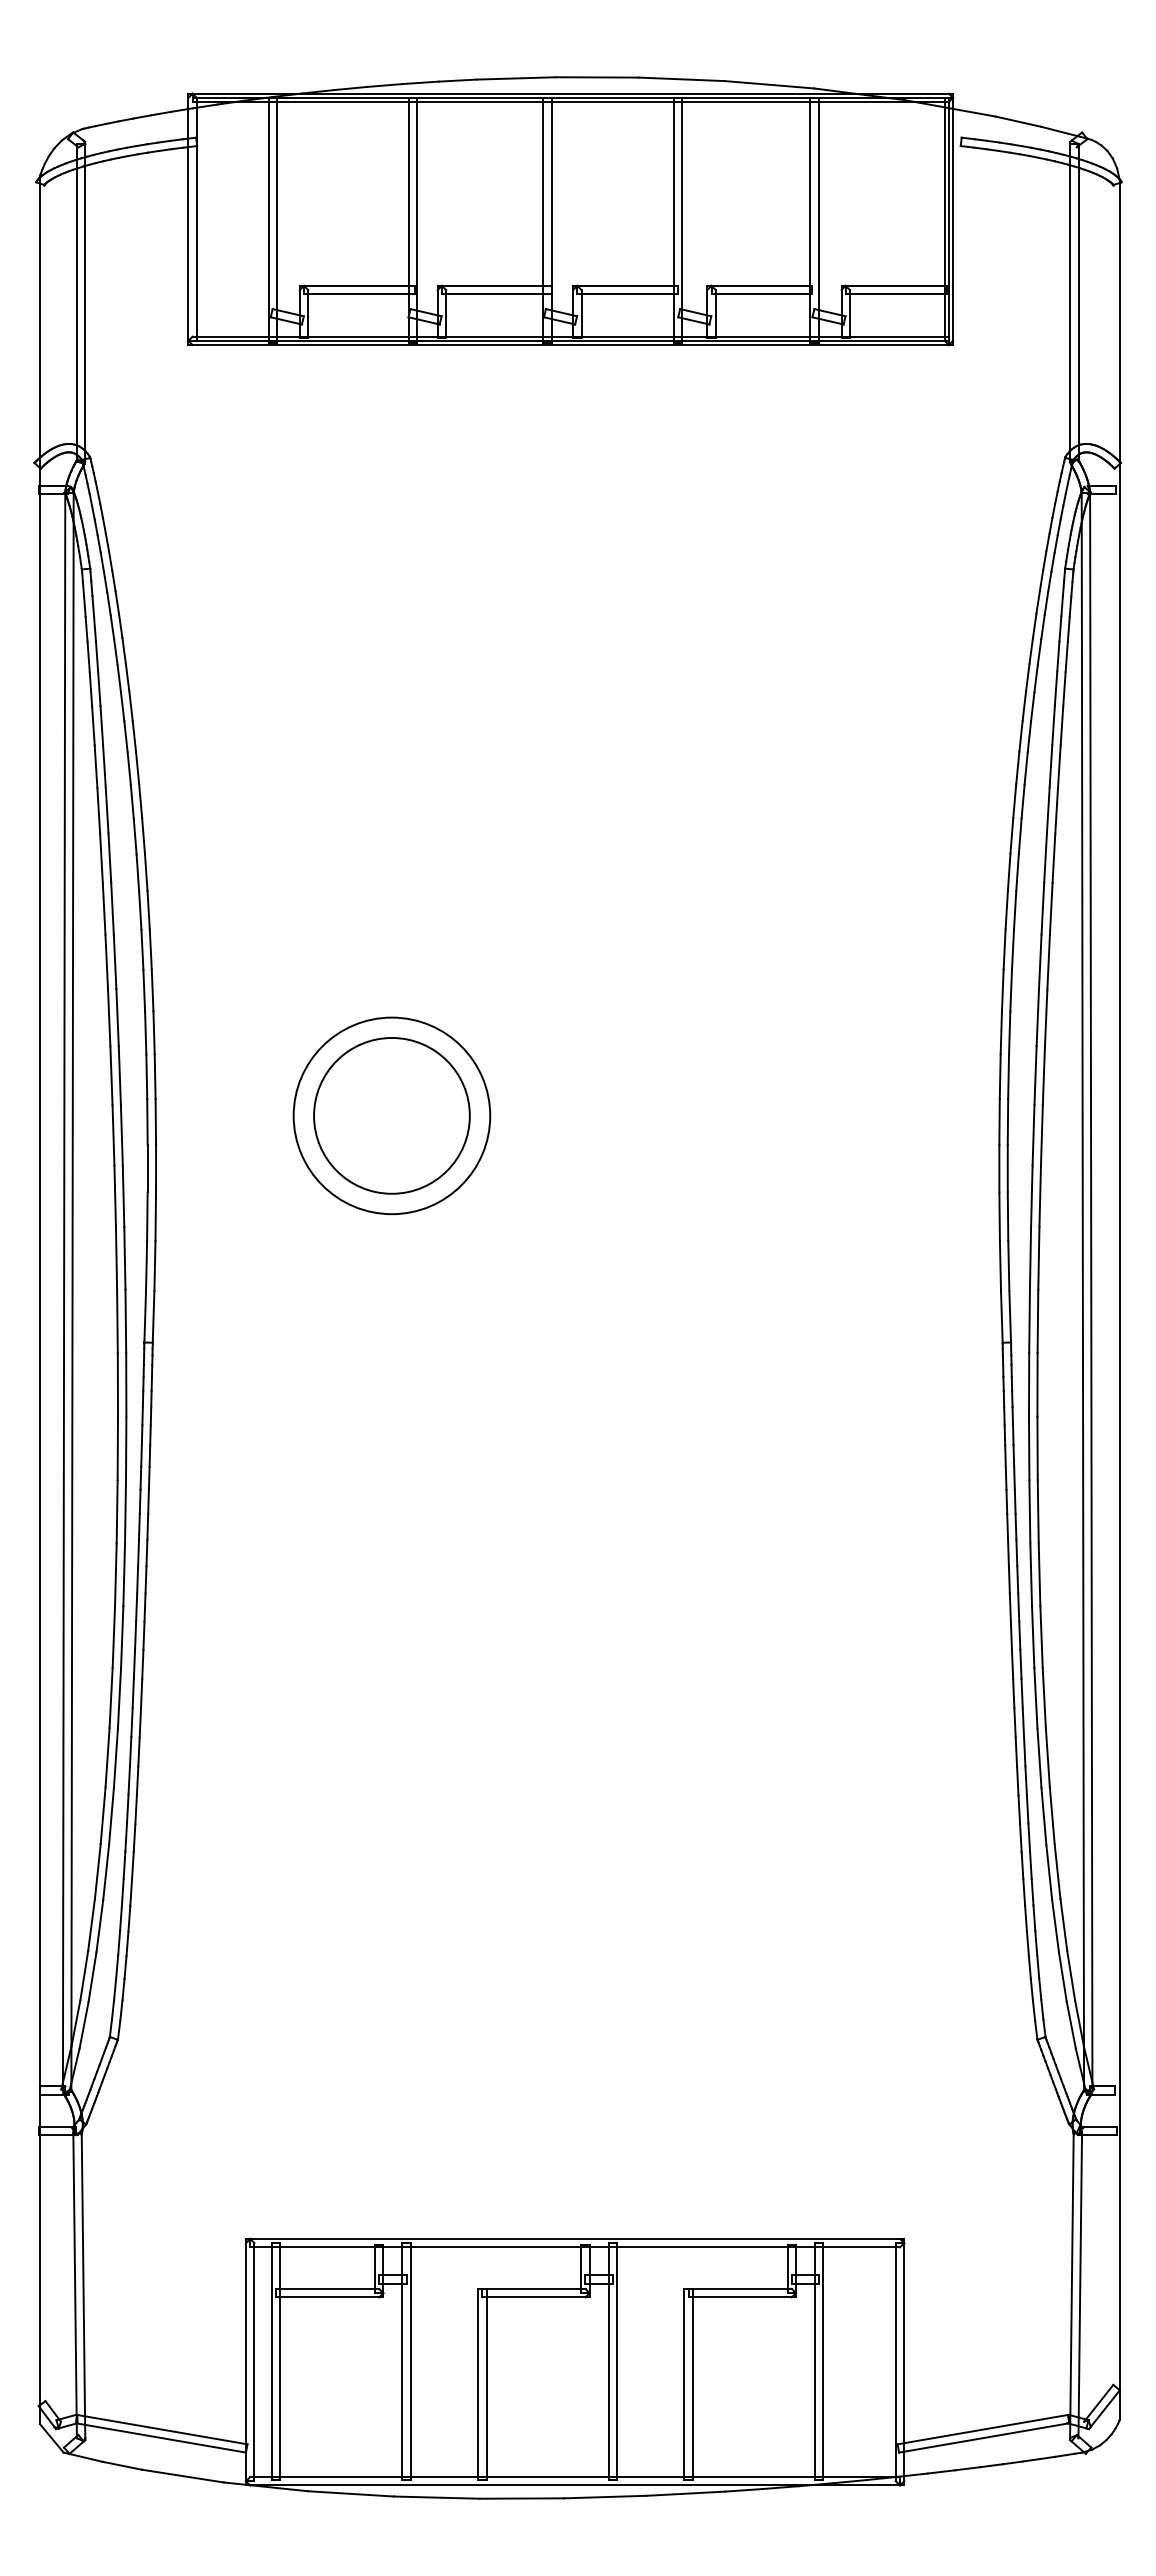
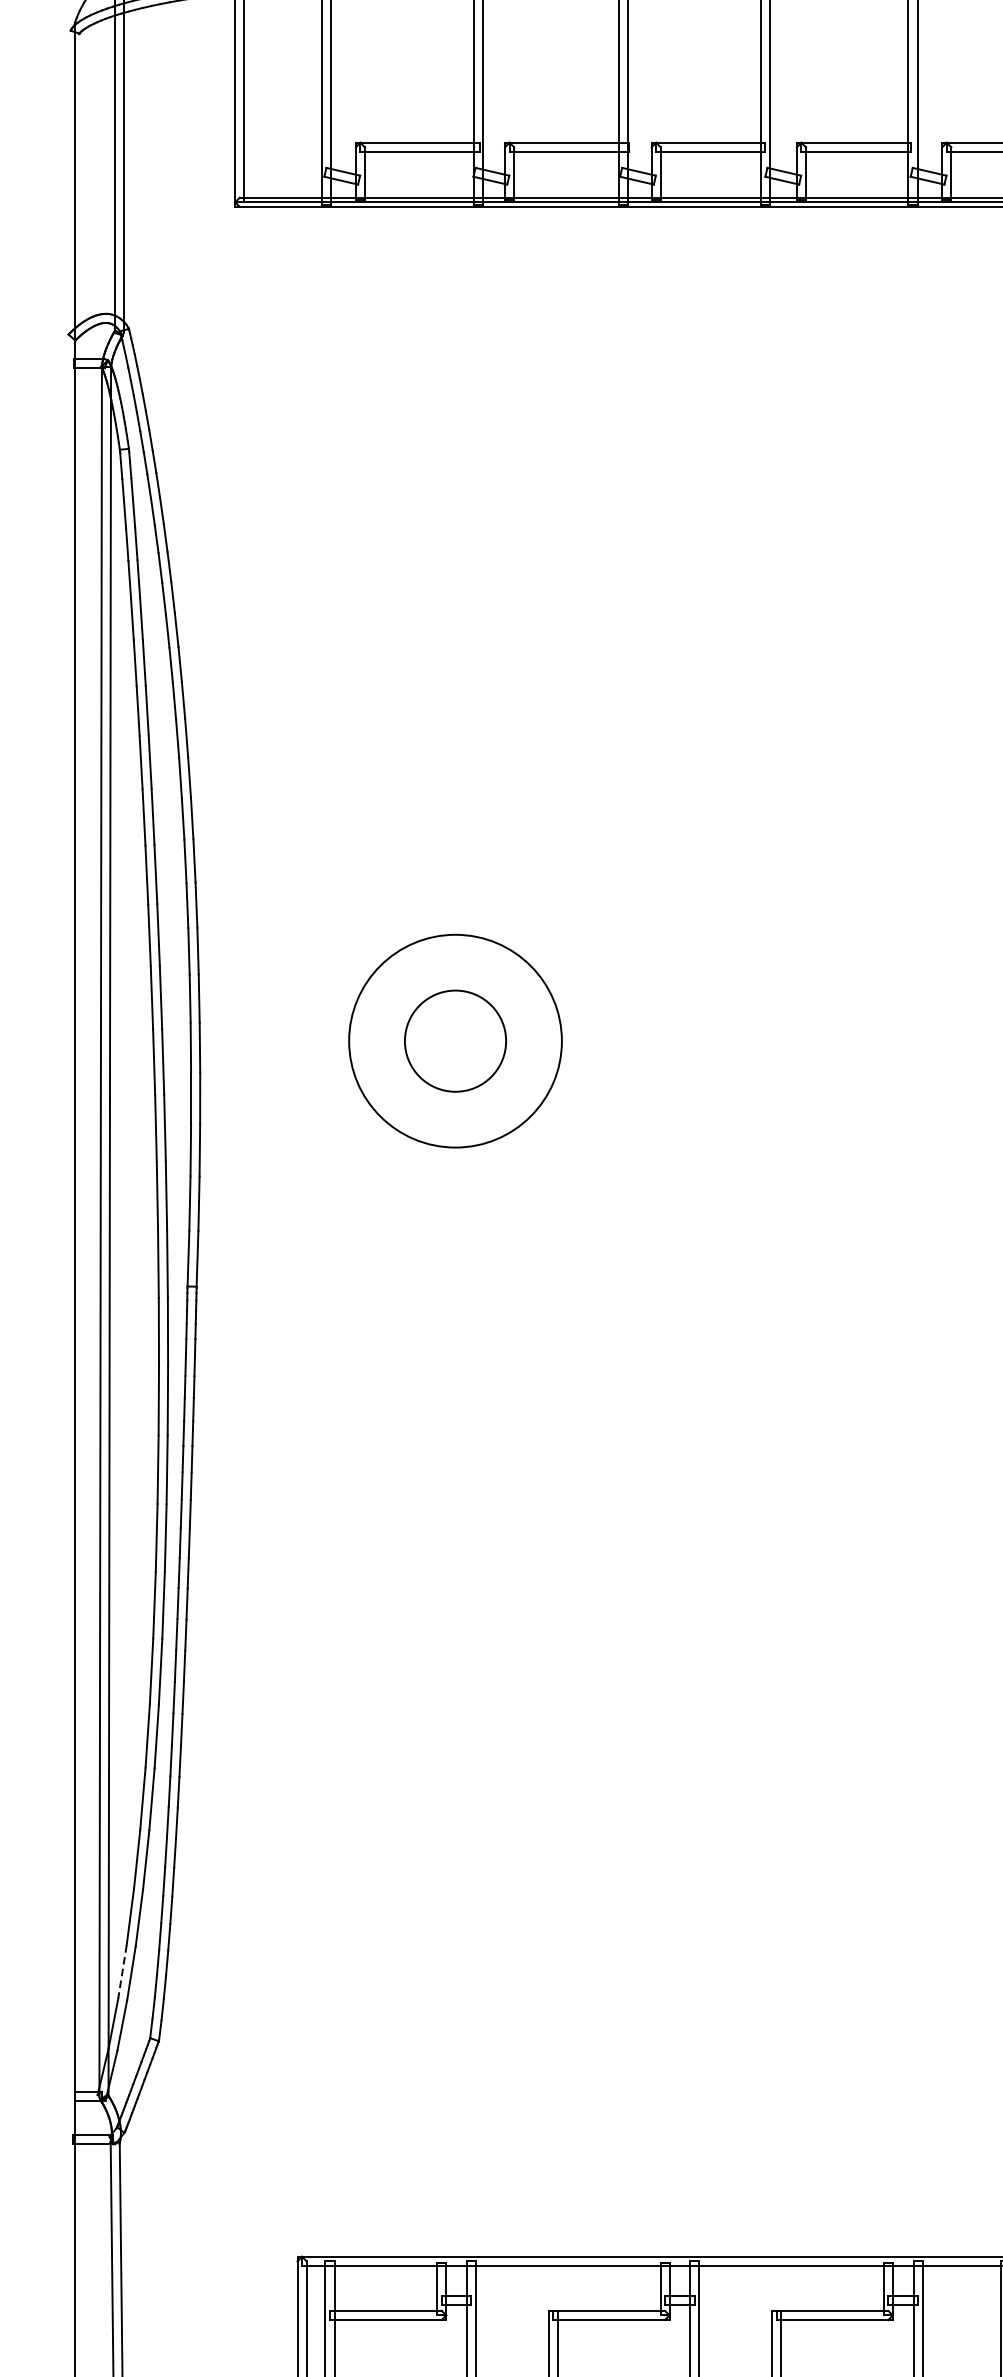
circle: (391, 1115) -> (455, 1040), size x0.6
line: (84, 1976) -> (122, 1972), solid -> dashed

